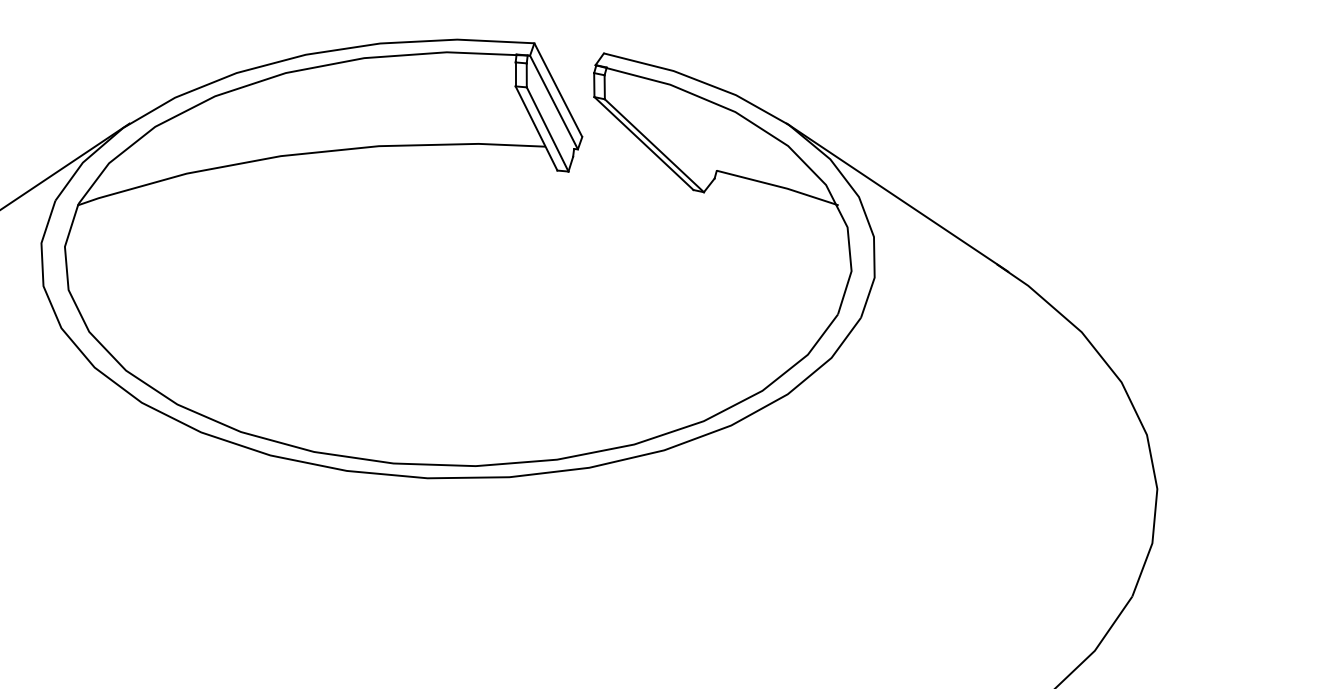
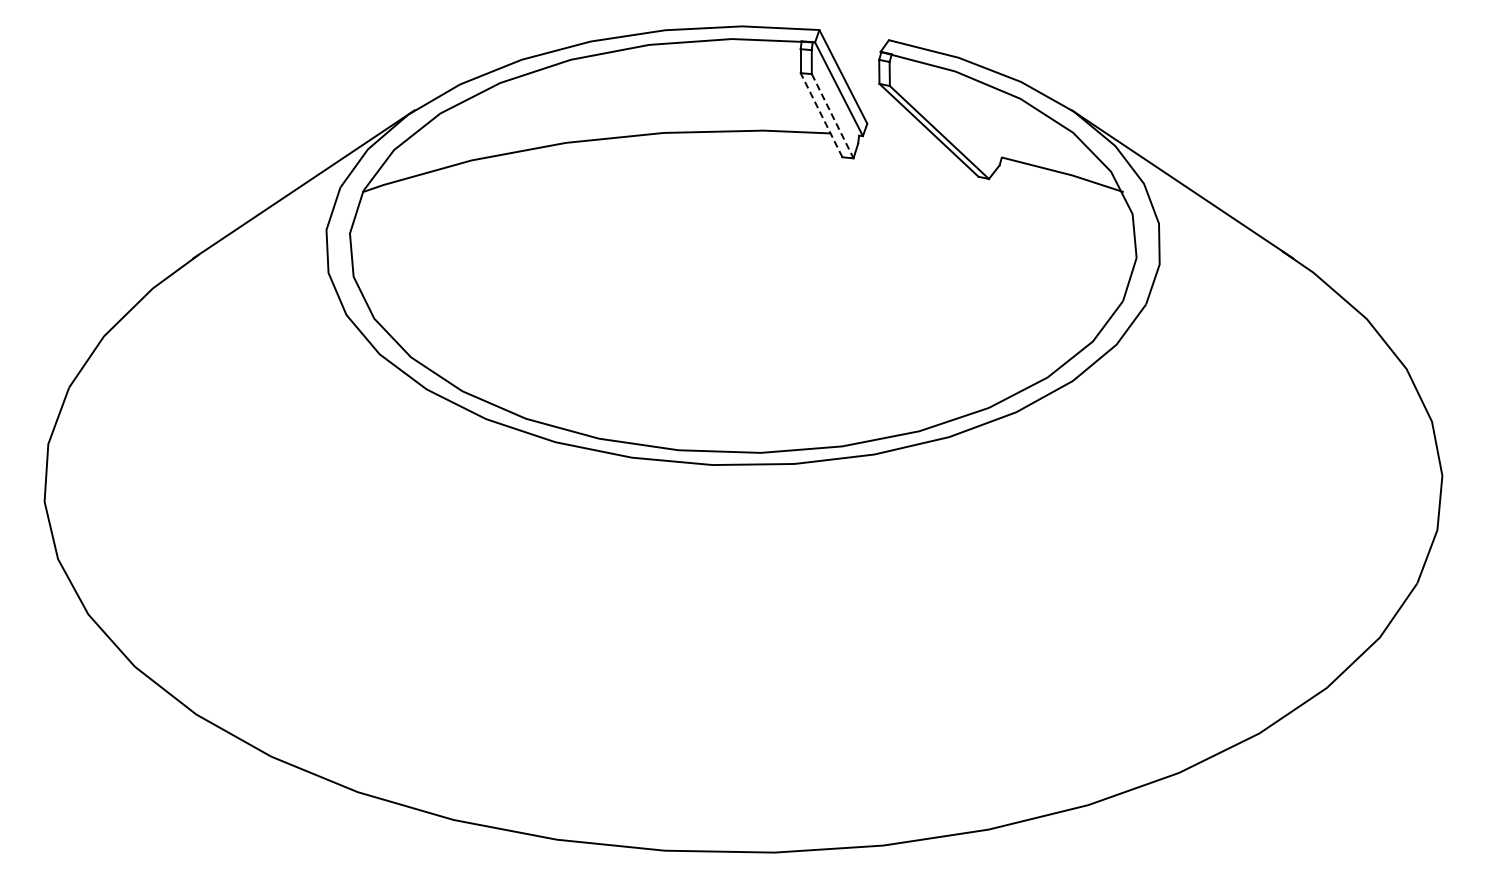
line: (536, 128) -> (821, 115), solid -> dashed
line: (547, 129) -> (832, 116), solid -> dashed

